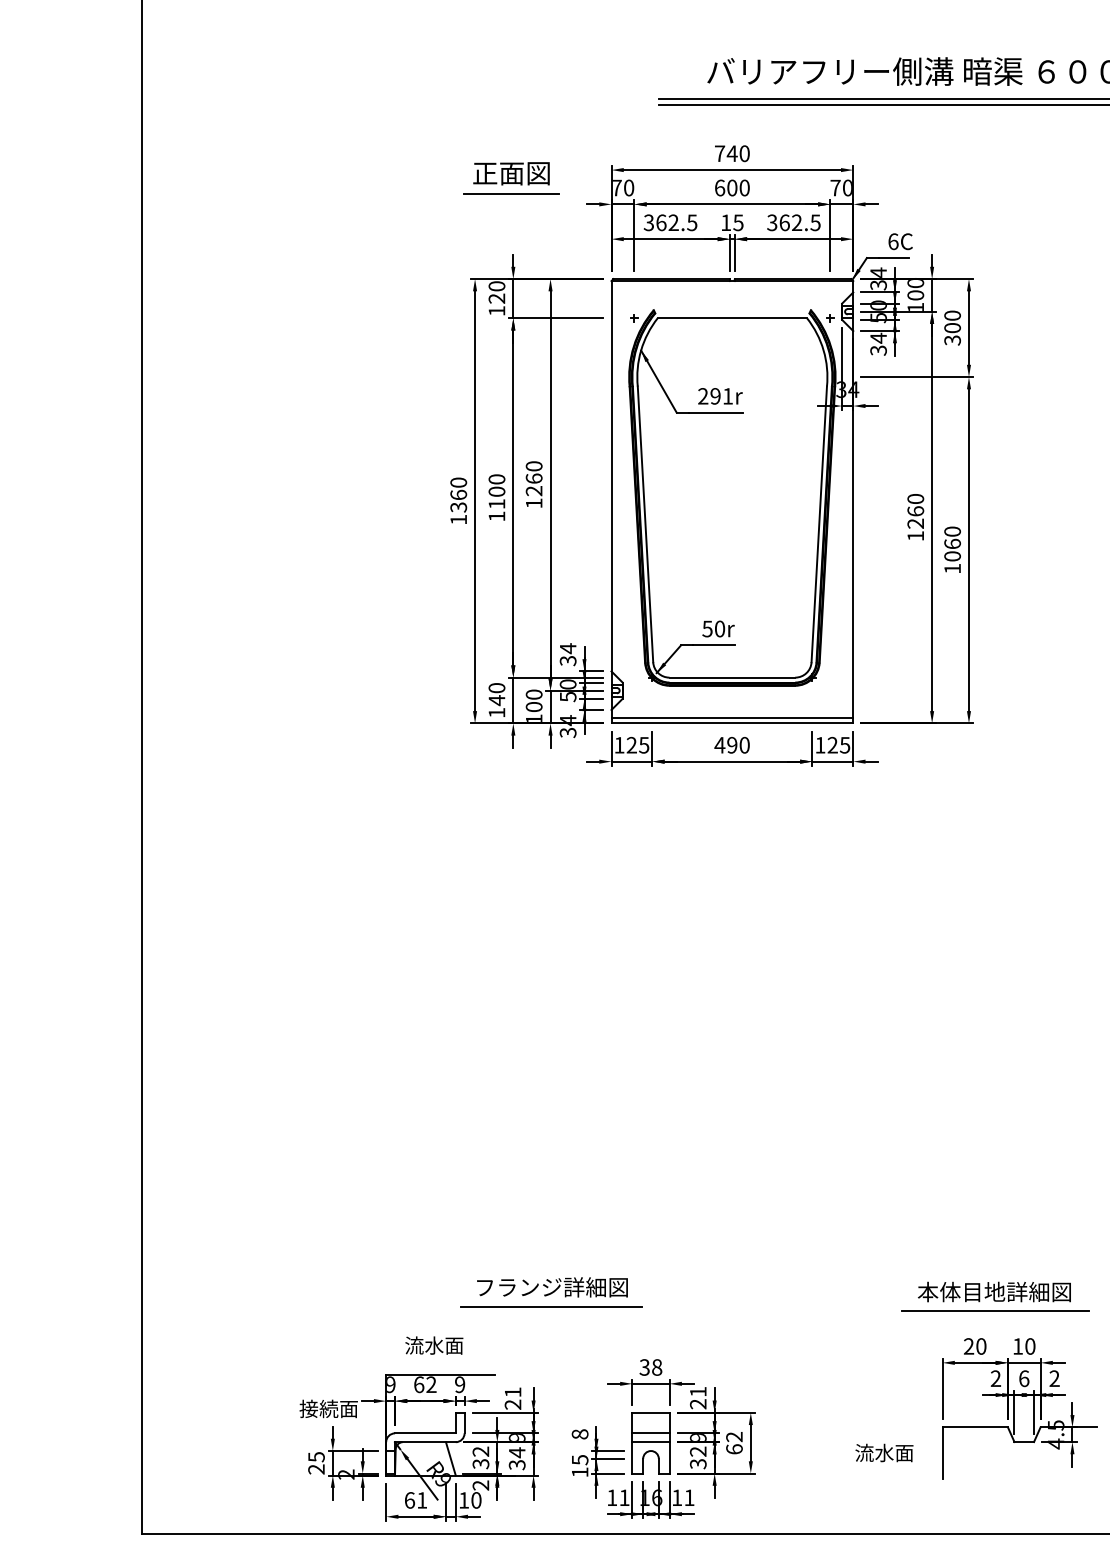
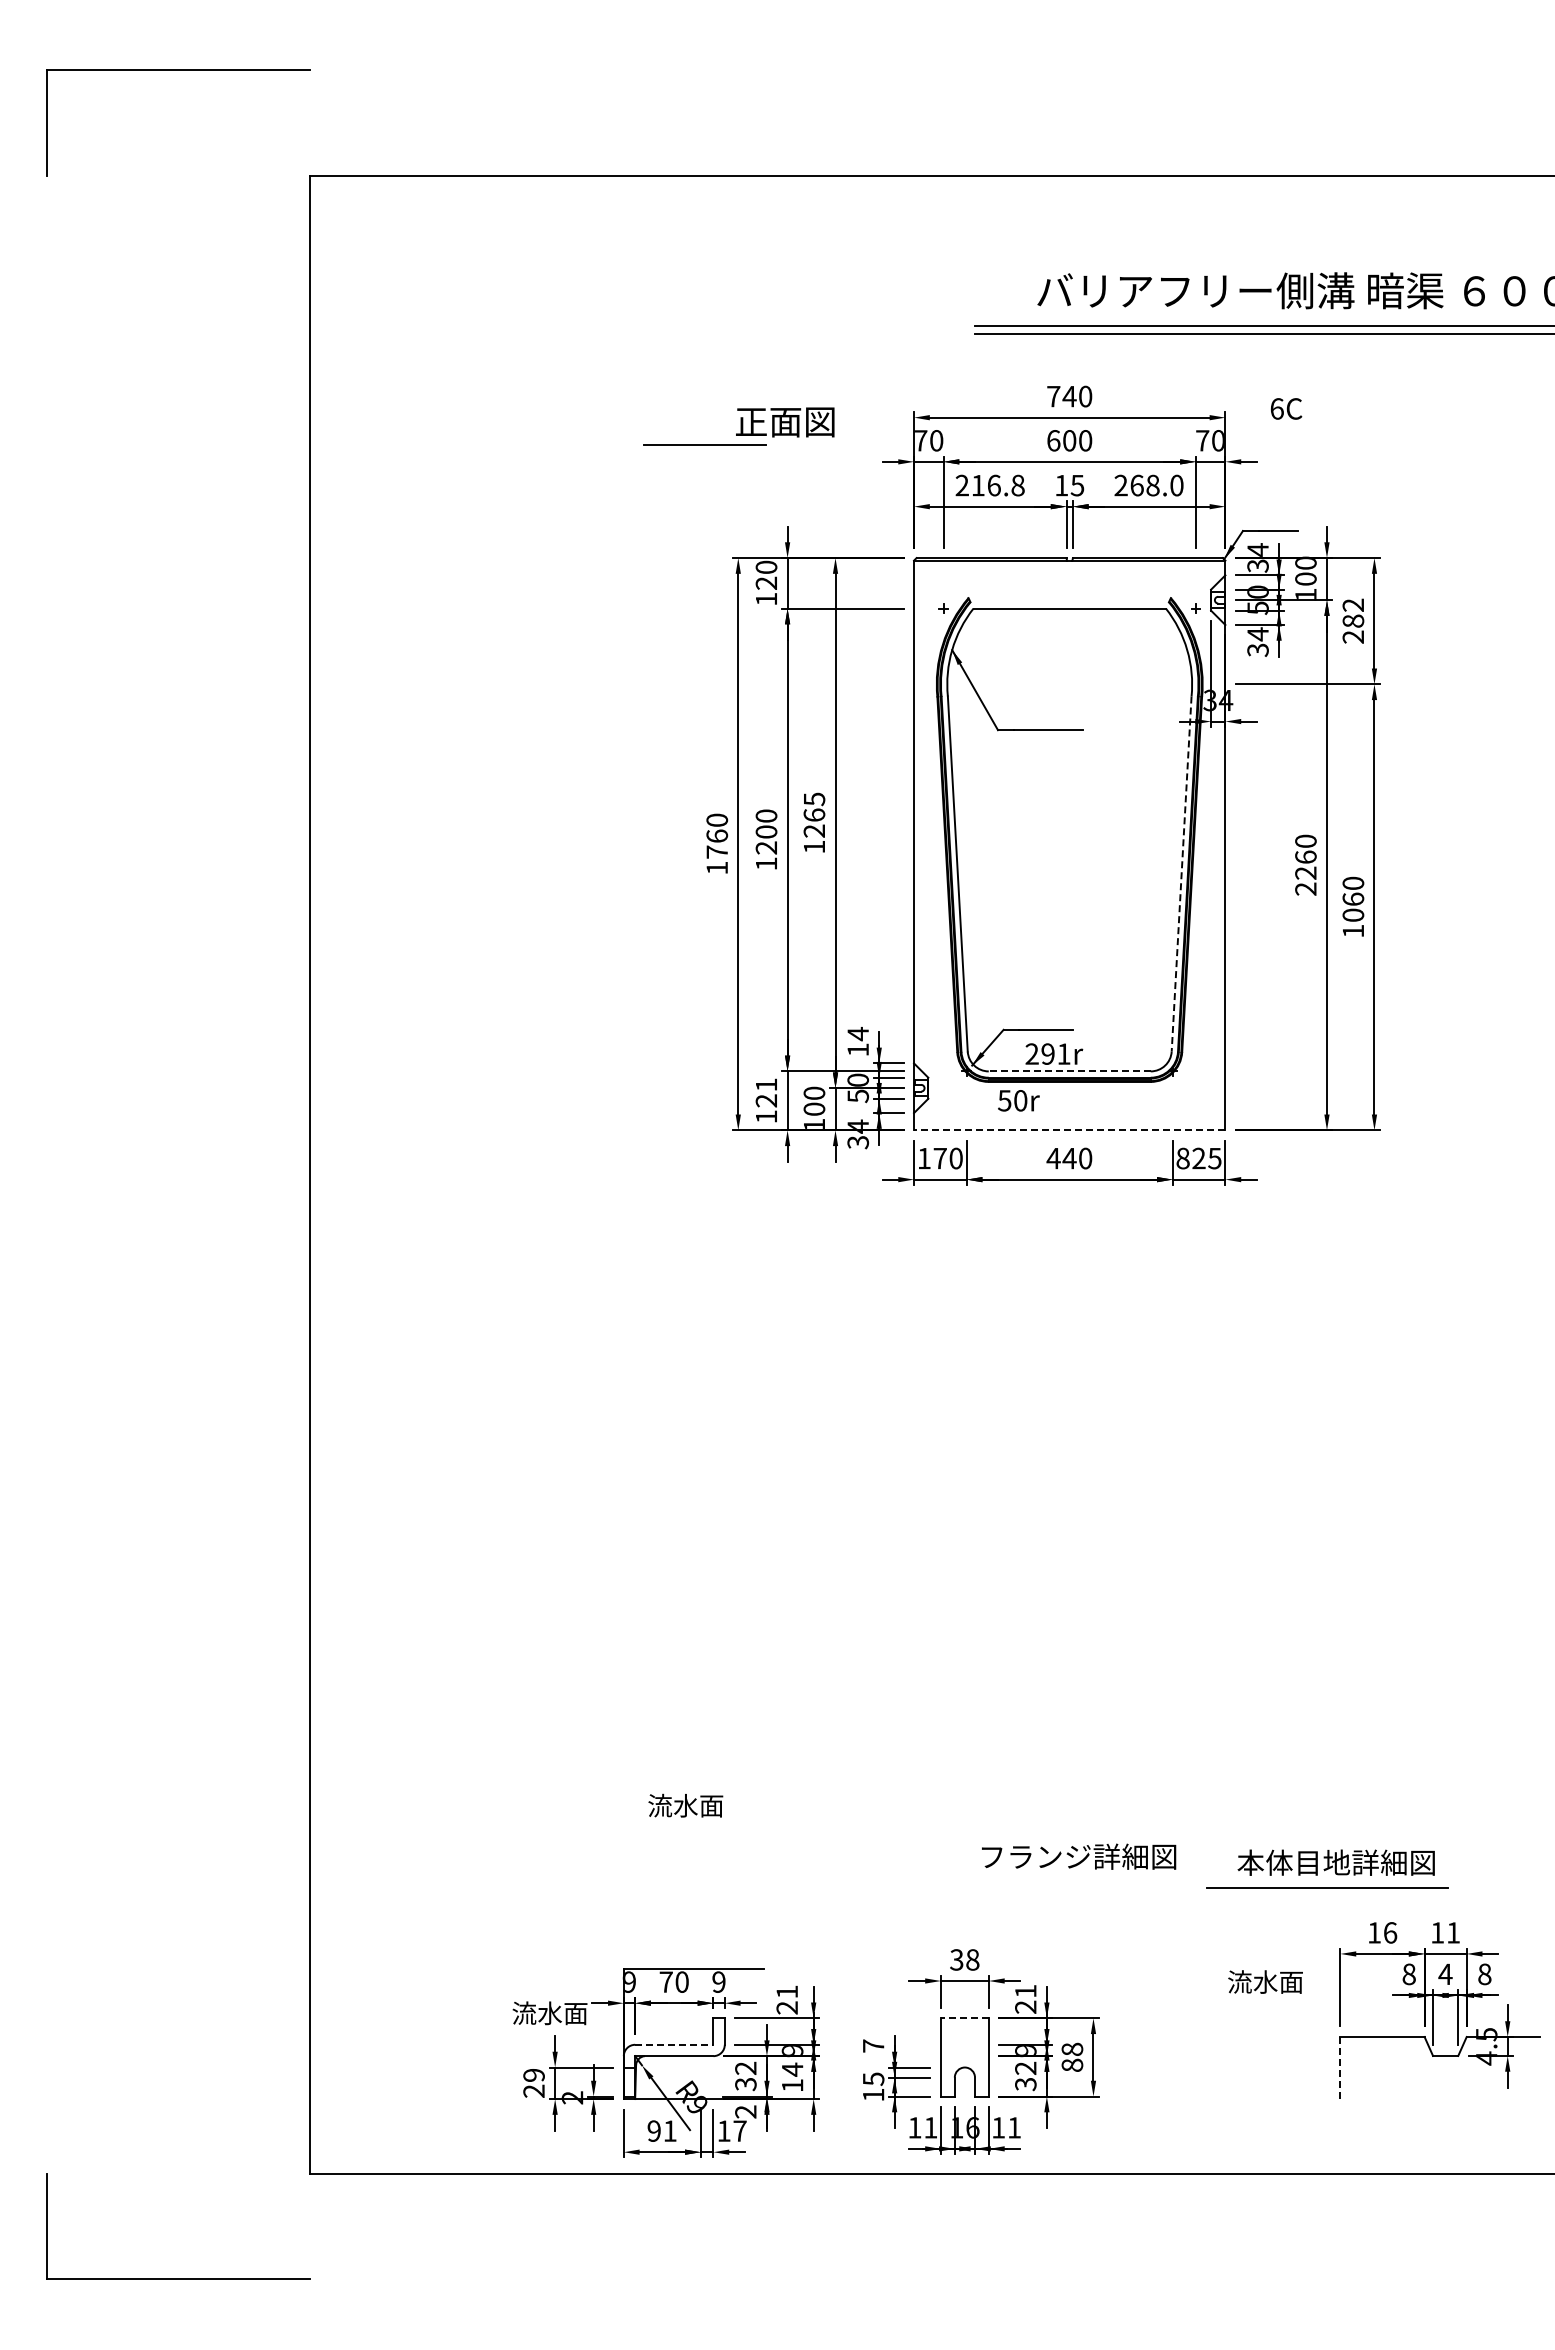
line: (510, 194) -> (704, 444), moved
text: (670, 222) -> (989, 485), 362.5 -> 216.8
text: (793, 222) -> (1148, 485), 362.5 -> 268.0
text: (900, 241) -> (1286, 408), moved
text: (952, 327) -> (1353, 620), 300 -> 282
text: (720, 395) -> (1054, 1053), moved
text: (534, 466) -> (814, 799), 1260 -> 1265
text: (496, 503) -> (765, 847), 1100 -> 1200
text: (458, 506) -> (717, 851), 1360 -> 1760
line: (819, 524) -> (1181, 874), solid -> dashed
text: (915, 535) -> (1305, 888), 1260 -> 2260
text: (718, 628) -> (1018, 1100), moved
text: (568, 660) -> (858, 1049), 34 -> 14
line: (732, 677) -> (1069, 1071), solid -> dashed
text: (496, 694) -> (766, 1093), 140 -> 121
line: (732, 718) -> (1069, 1124), removed
line: (732, 723) -> (1069, 1130), solid -> dashed
text: (637, 745) -> (947, 1158), 125 -> 170
text: (732, 745) -> (1069, 1158), 490 -> 440
text: (819, 745) -> (1182, 1158), 125 -> 825
text: (552, 1287) -> (1079, 1856), moved
text: (993, 1291) -> (1335, 1862), moved
line: (551, 1306) -> (836, 1881), removed
line: (995, 1311) -> (1327, 1887), moved
text: (434, 1345) -> (685, 1805), moved
text: (975, 1346) -> (1382, 1932), 20 -> 16
text: (1030, 1346) -> (1453, 1932), 10 -> 11
text: (995, 1378) -> (1408, 1974), 2 -> 8
text: (1024, 1378) -> (1445, 1974), 6 -> 4
text: (1054, 1378) -> (1484, 1974), 2 -> 8
text: (424, 1384) -> (673, 1981), 62 -> 70
text: (319, 1409) -> (537, 2013), 接続面 -> 流水面
line: (650, 1412) -> (964, 2018), solid -> dashed
line: (425, 1433) -> (674, 2044), solid -> dashed
text: (580, 1433) -> (873, 2045), 8 -> 7
line: (650, 1433) -> (964, 2044), removed
line: (650, 1442) -> (964, 2056), removed
text: (734, 1442) -> (1072, 2056), 62 -> 88
text: (884, 1452) -> (1265, 1981), moved
line: (942, 1453) -> (1340, 2070), solid -> dashed
text: (316, 1457) -> (533, 2075), 25 -> 29
line: (450, 1458) -> (706, 2077), removed
text: (517, 1464) -> (792, 2085), 34 -> 14
text: (409, 1499) -> (653, 2130), 61 -> 91
text: (476, 1499) -> (739, 2130), 10 -> 17

